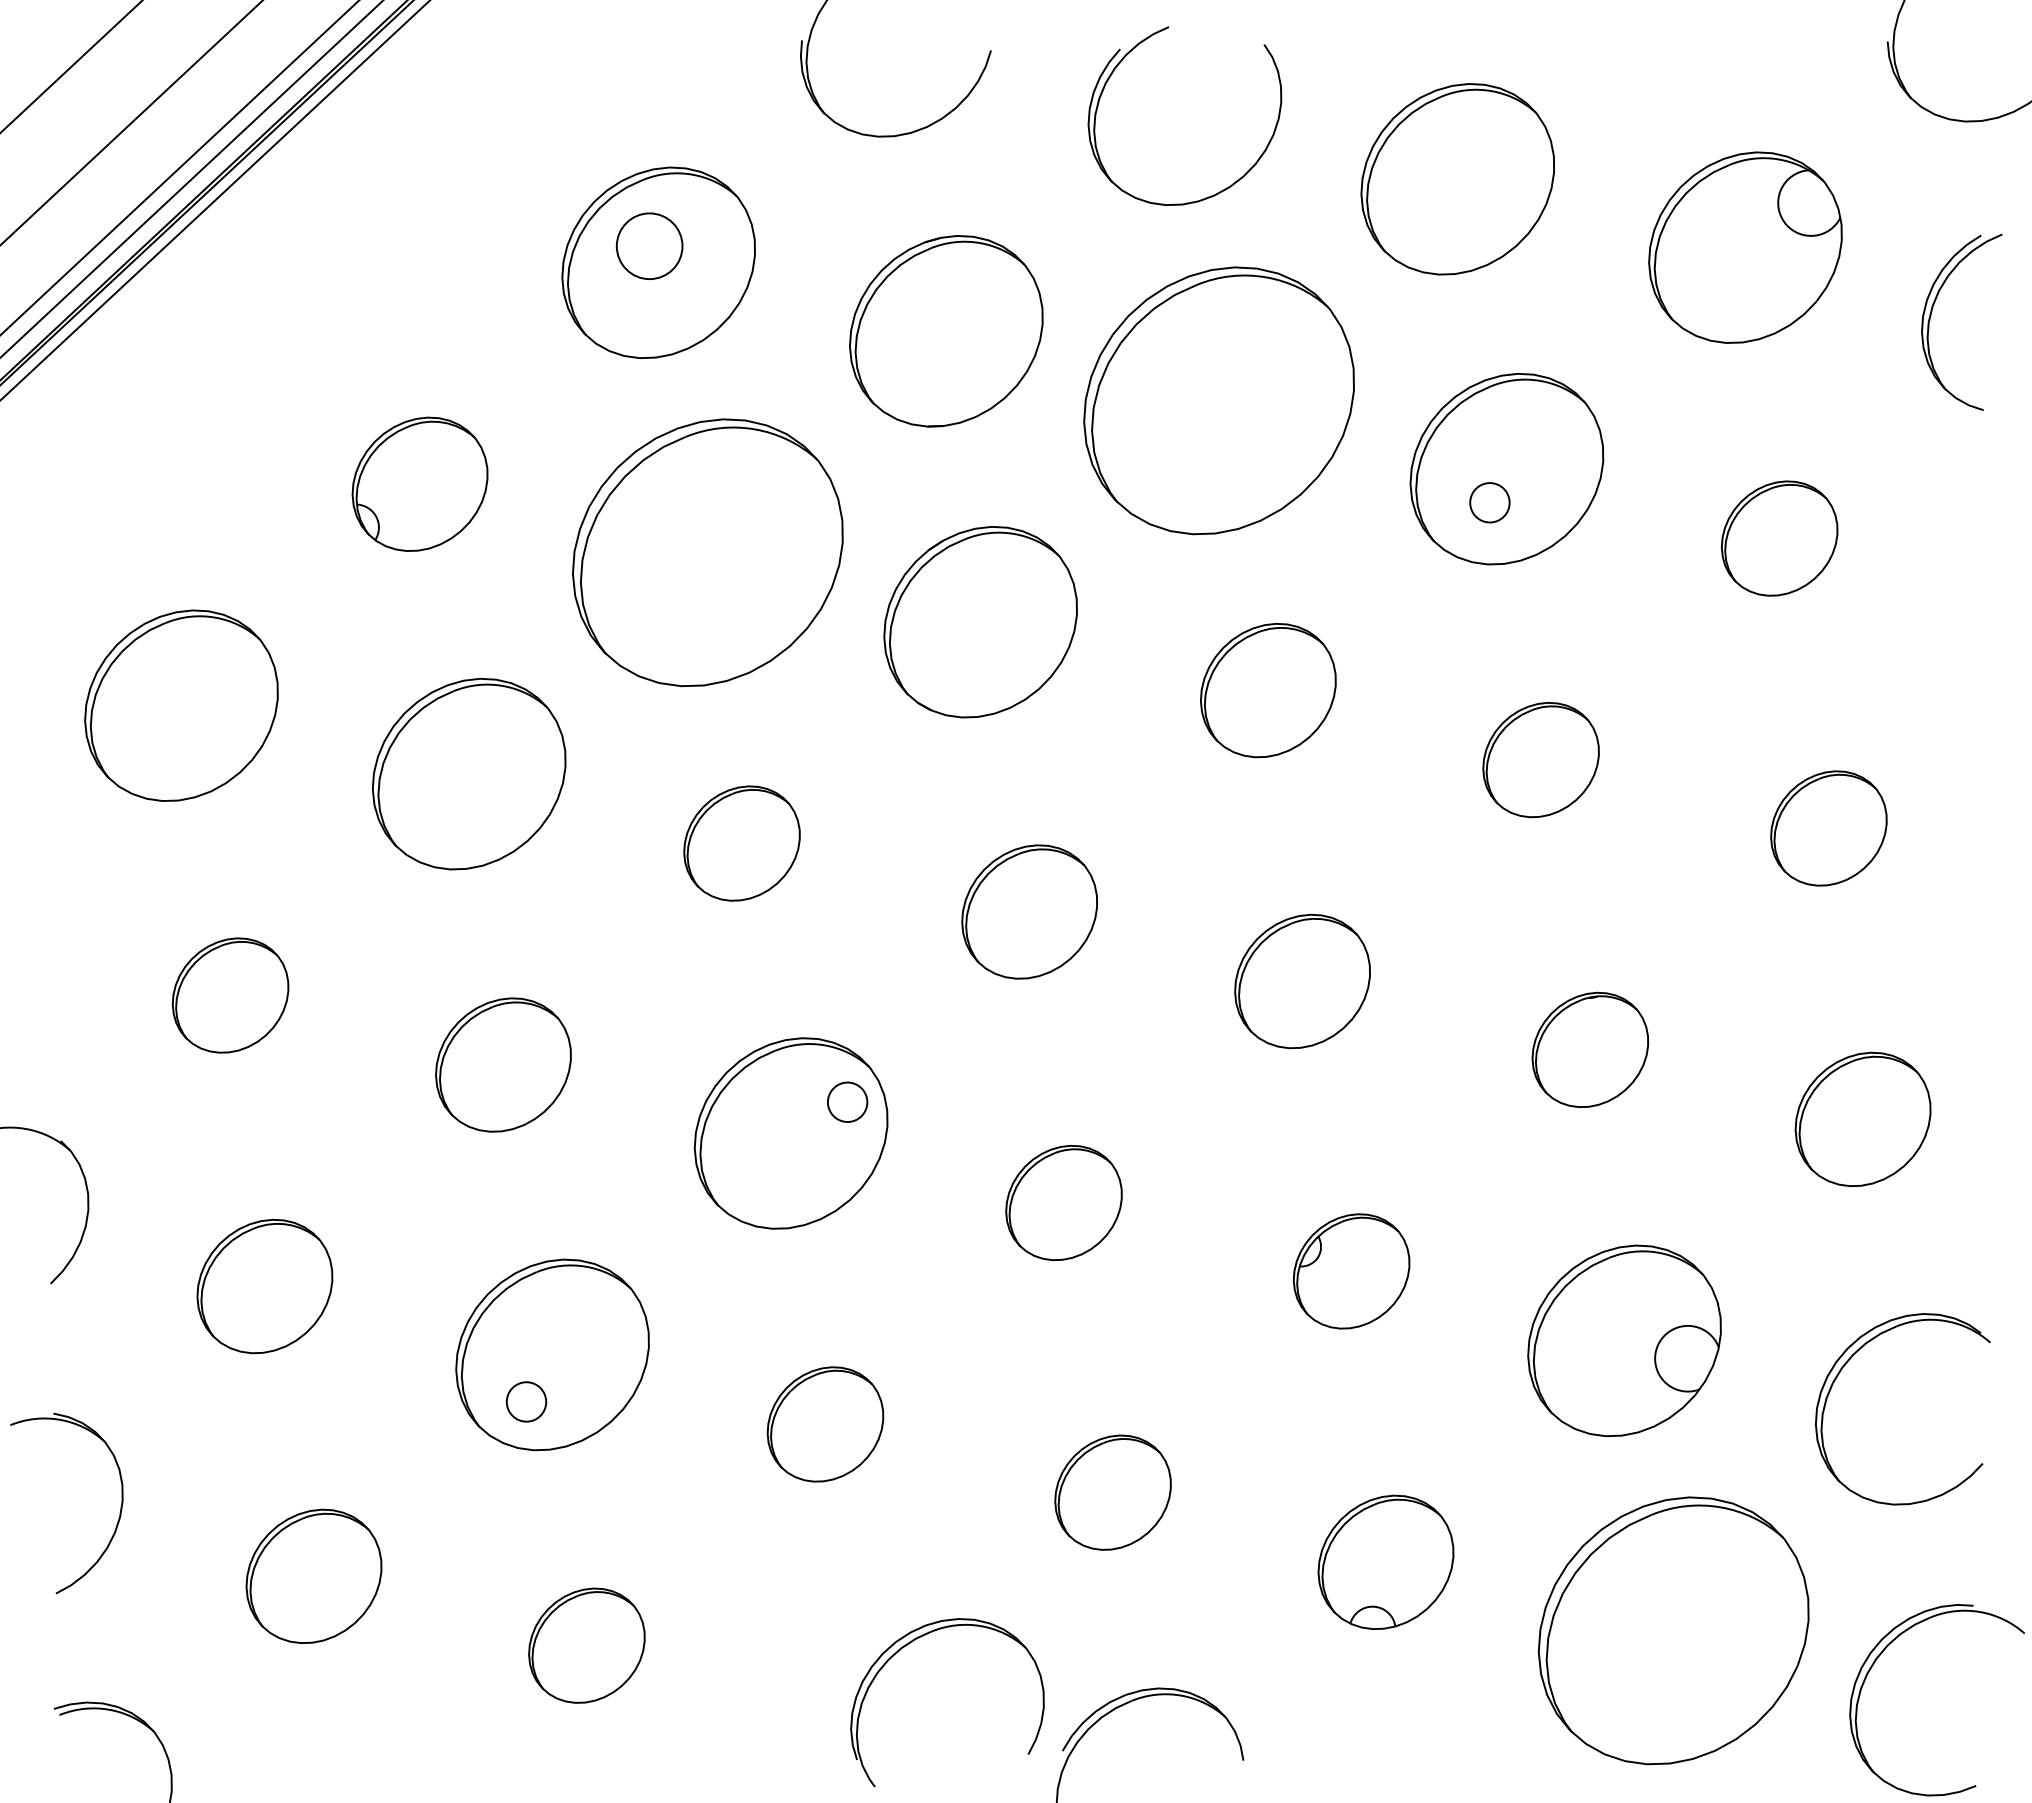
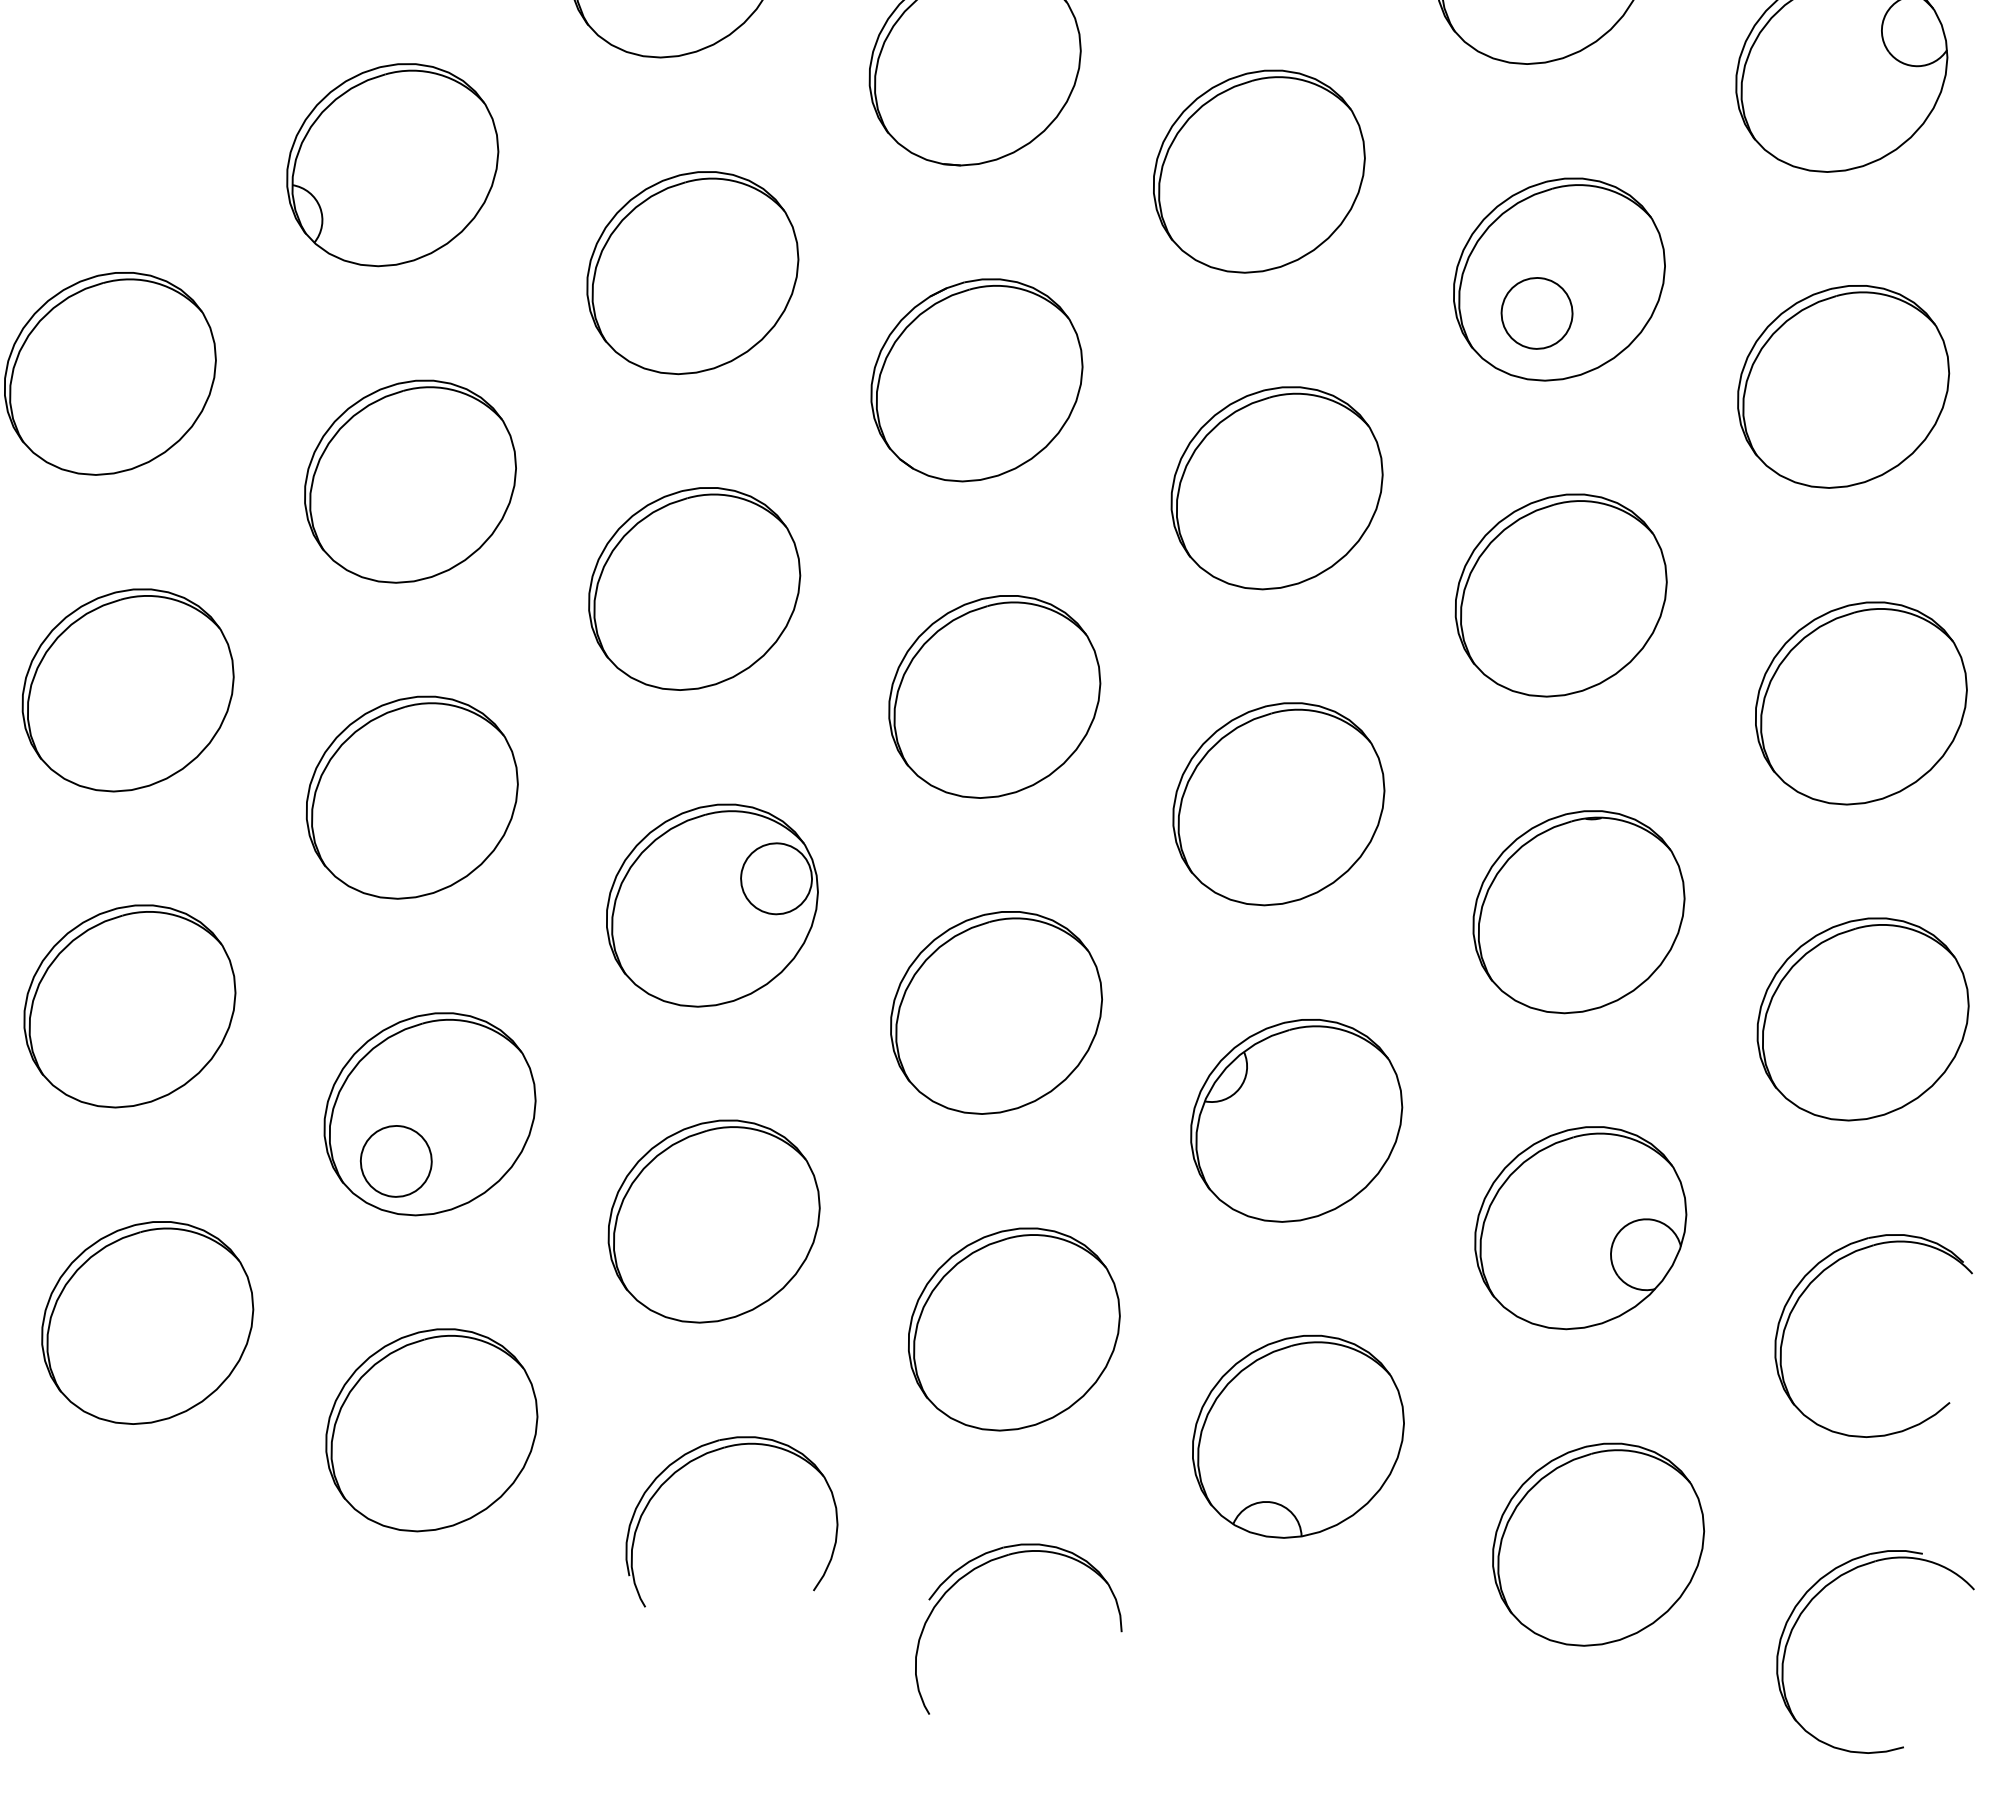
part: (1219, 400) -> (1259, 171), size x0.71
part: (419, 484) -> (391, 165), size x1.43
circle: (1489, 502) -> (1536, 313), size x1.67
part: (1779, 538) -> (1843, 386), size x1.67
part: (707, 552) -> (692, 272), size x0.71
part: (1268, 690) -> (1277, 488), size x1.43
part: (1540, 759) -> (1560, 594), size x1.67
part: (1828, 828) -> (1860, 703), size x1.67
part: (741, 843) -> (693, 588), size x1.67
part: (1029, 911) -> (994, 696), size x1.43
part: (1302, 981) -> (1278, 804), size x1.43
part: (230, 995) -> (127, 690), size x1.67
part: (1590, 1049) -> (1579, 911), size x1.67
part: (503, 1064) -> (412, 796), size x1.43
circle: (847, 1102) -> (776, 879), size x1.67
part: (1862, 1119) -> (1862, 1019), size x1.43
part: (1063, 1202) -> (995, 1012), size x1.67
part: (1351, 1271) -> (1296, 1120), size x1.67
part: (264, 1286) -> (129, 1006), size x1.43
circle: (526, 1401) -> (396, 1160), size x1.67
part: (825, 1424) -> (714, 1221), size x1.67
part: (1112, 1492) -> (1013, 1328), size x1.67
part: (1385, 1562) -> (1297, 1436), size x1.43
part: (313, 1576) -> (146, 1322), size x1.43
part: (1673, 1630) -> (1598, 1544), size x0.71
part: (909, 1644) -> (699, 1458), moved
part: (586, 1645) -> (431, 1429), size x1.67

